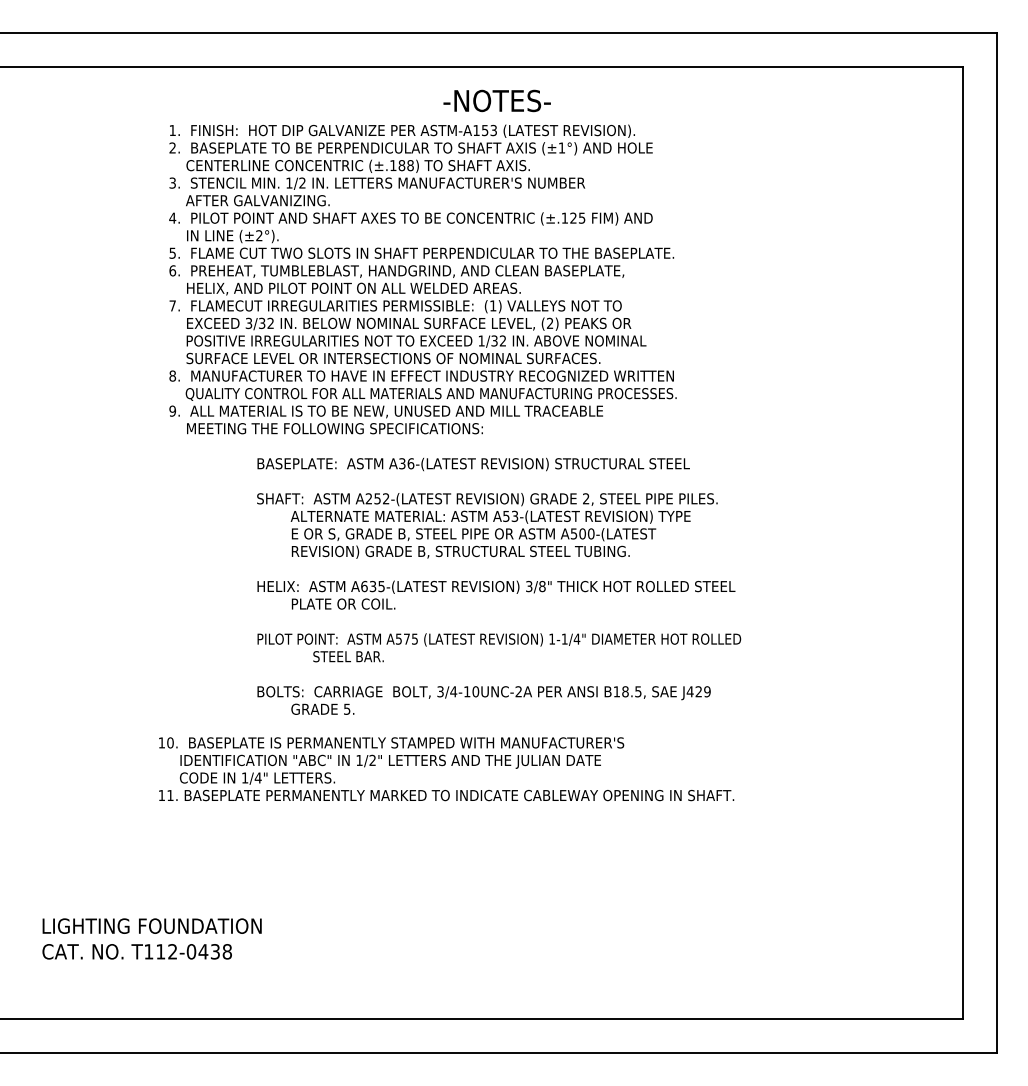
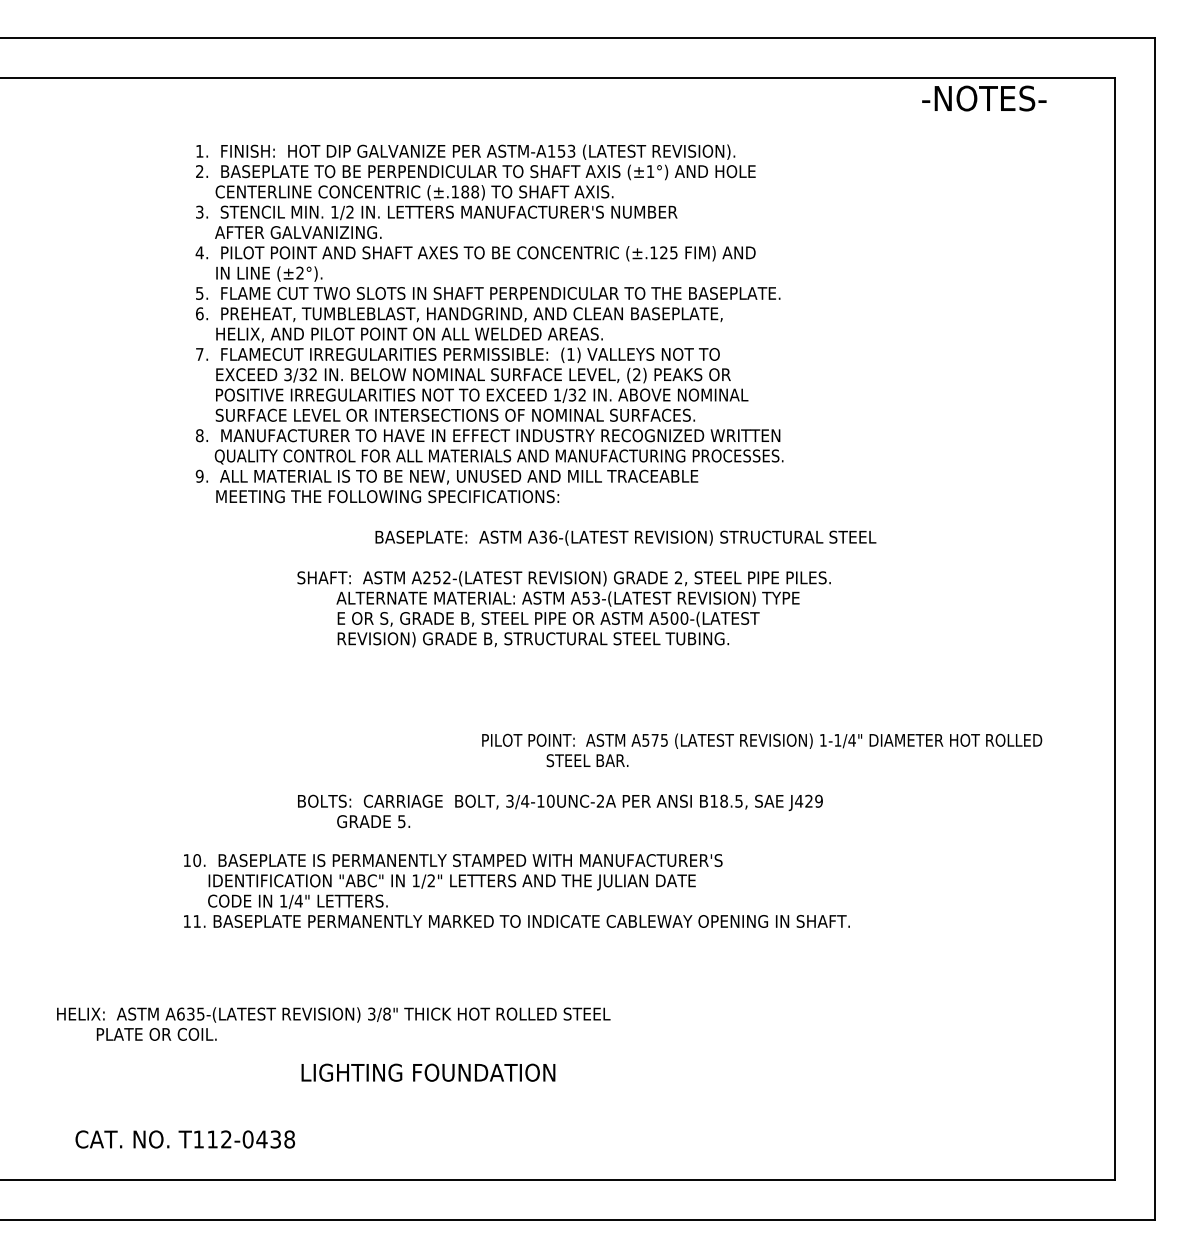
text: (496, 100) -> (983, 98), moved
text: (473, 464) -> (625, 538), moved
text: (496, 594) -> (333, 1023), moved
text: (499, 647) -> (762, 750), moved
text: (151, 925) -> (427, 1071), moved
text: (136, 951) -> (184, 1139), moved

